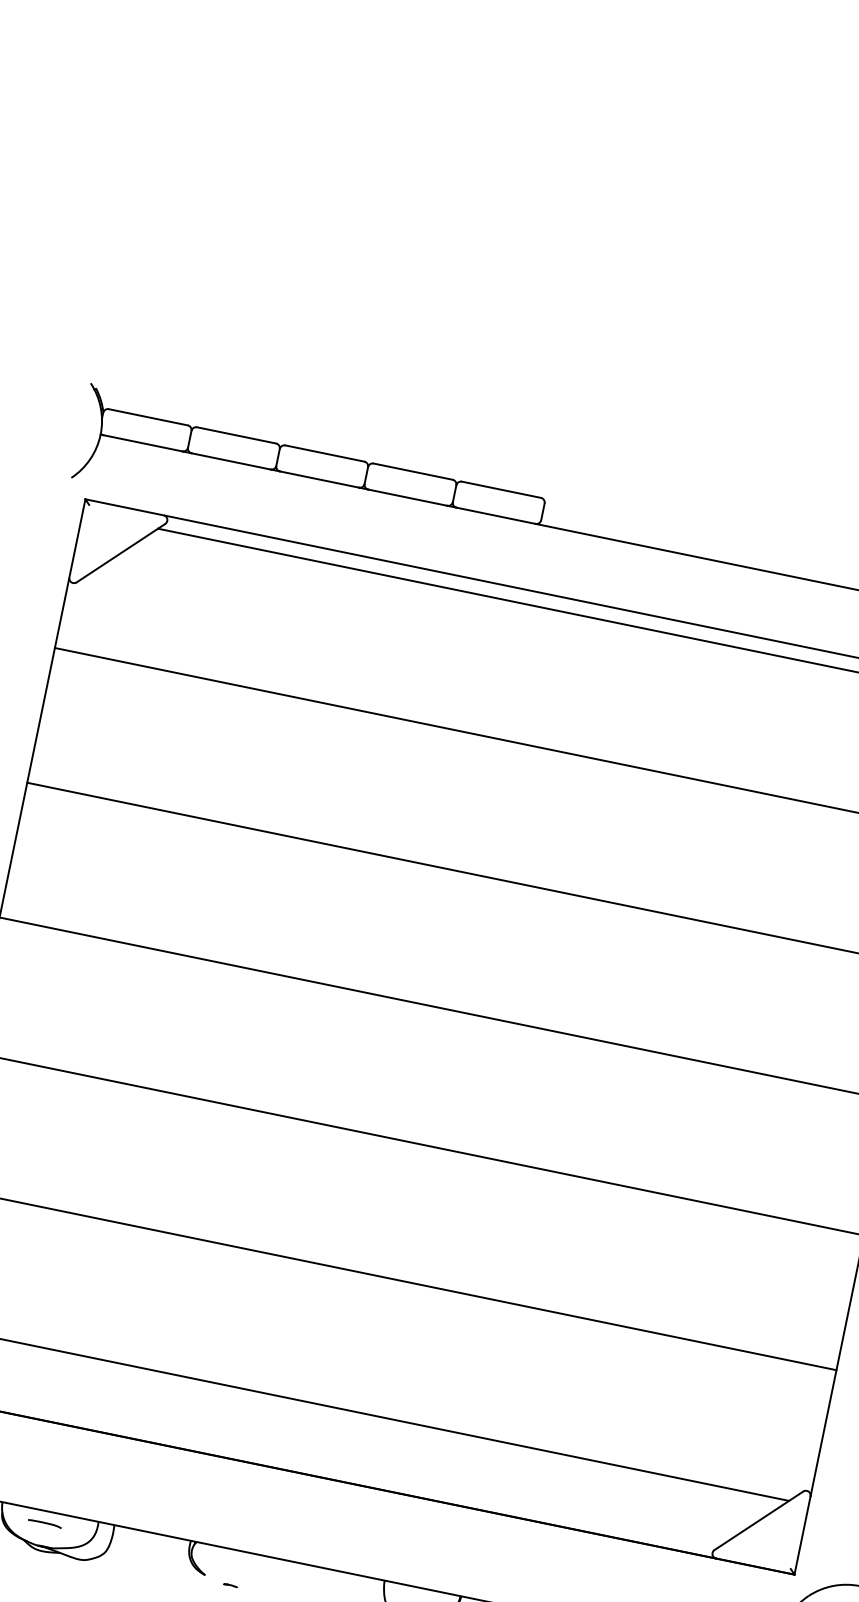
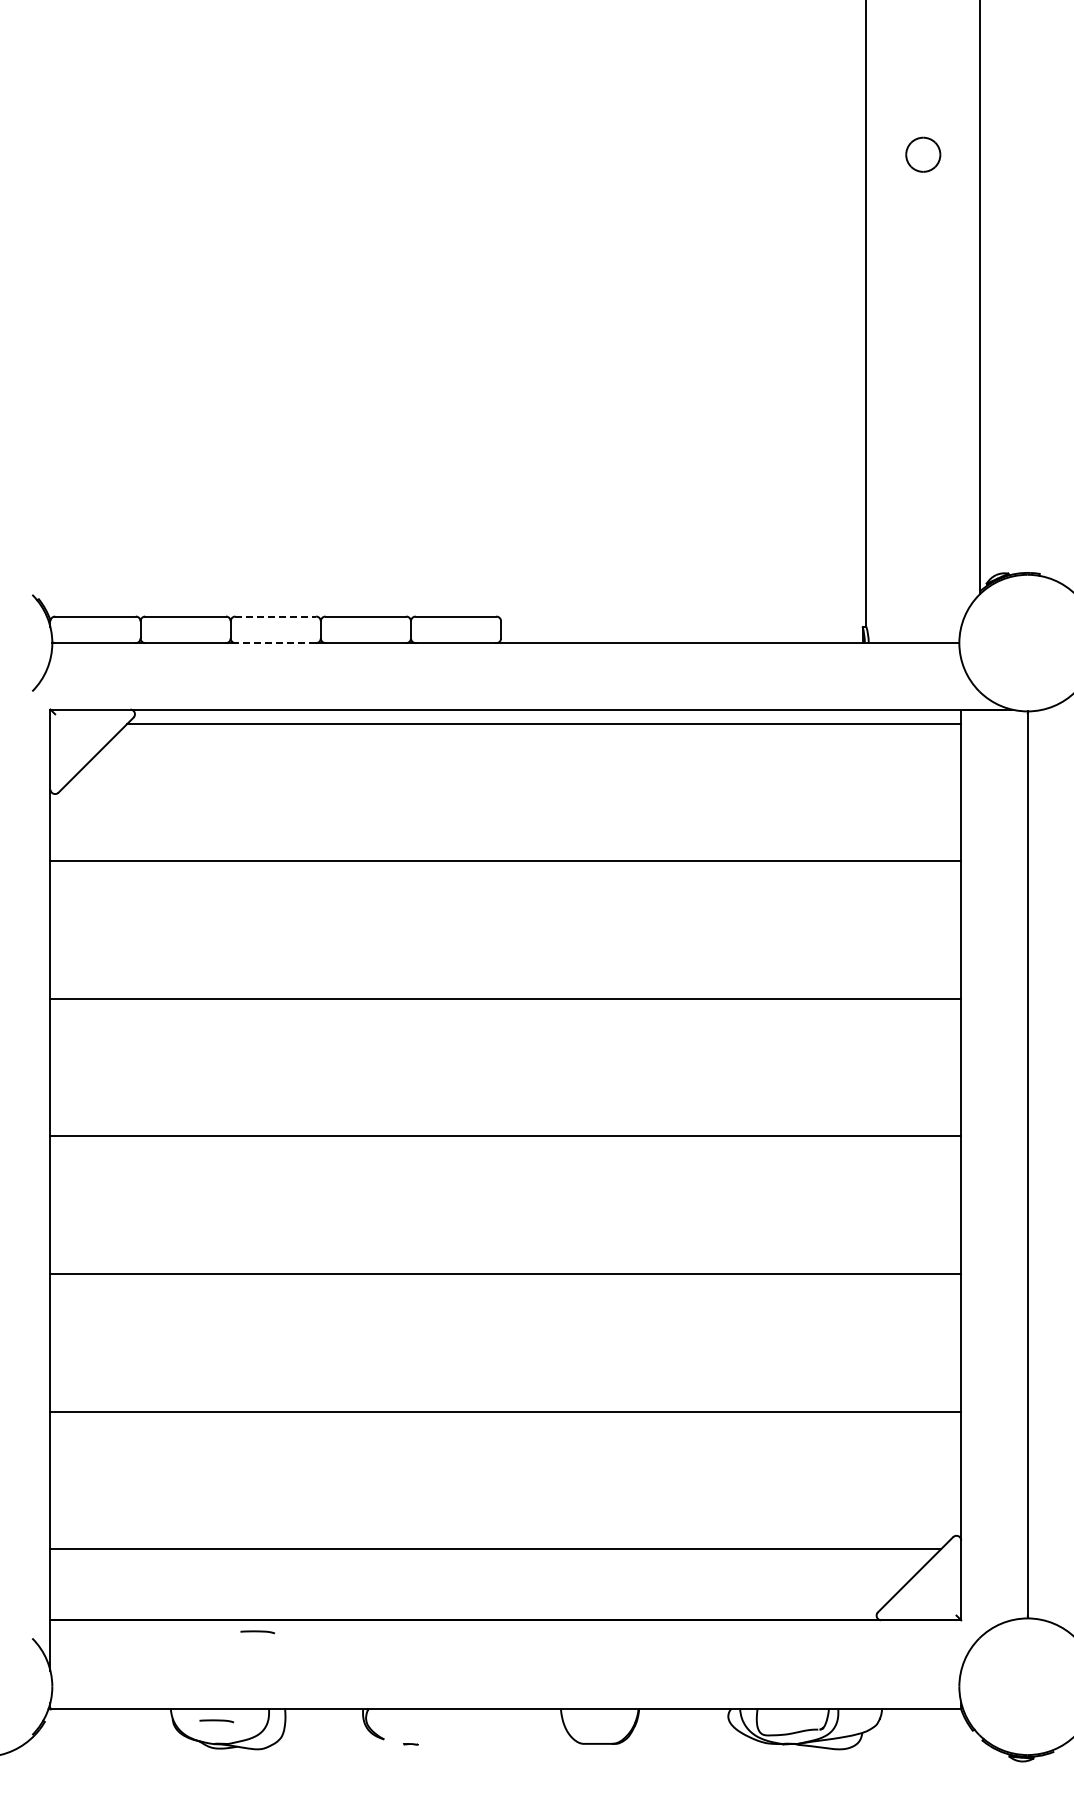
line: (325, 453) -> (276, 616), solid -> dashed
line: (319, 479) -> (275, 643), solid -> dashed
line: (102, 1445) -> (257, 1632), added

